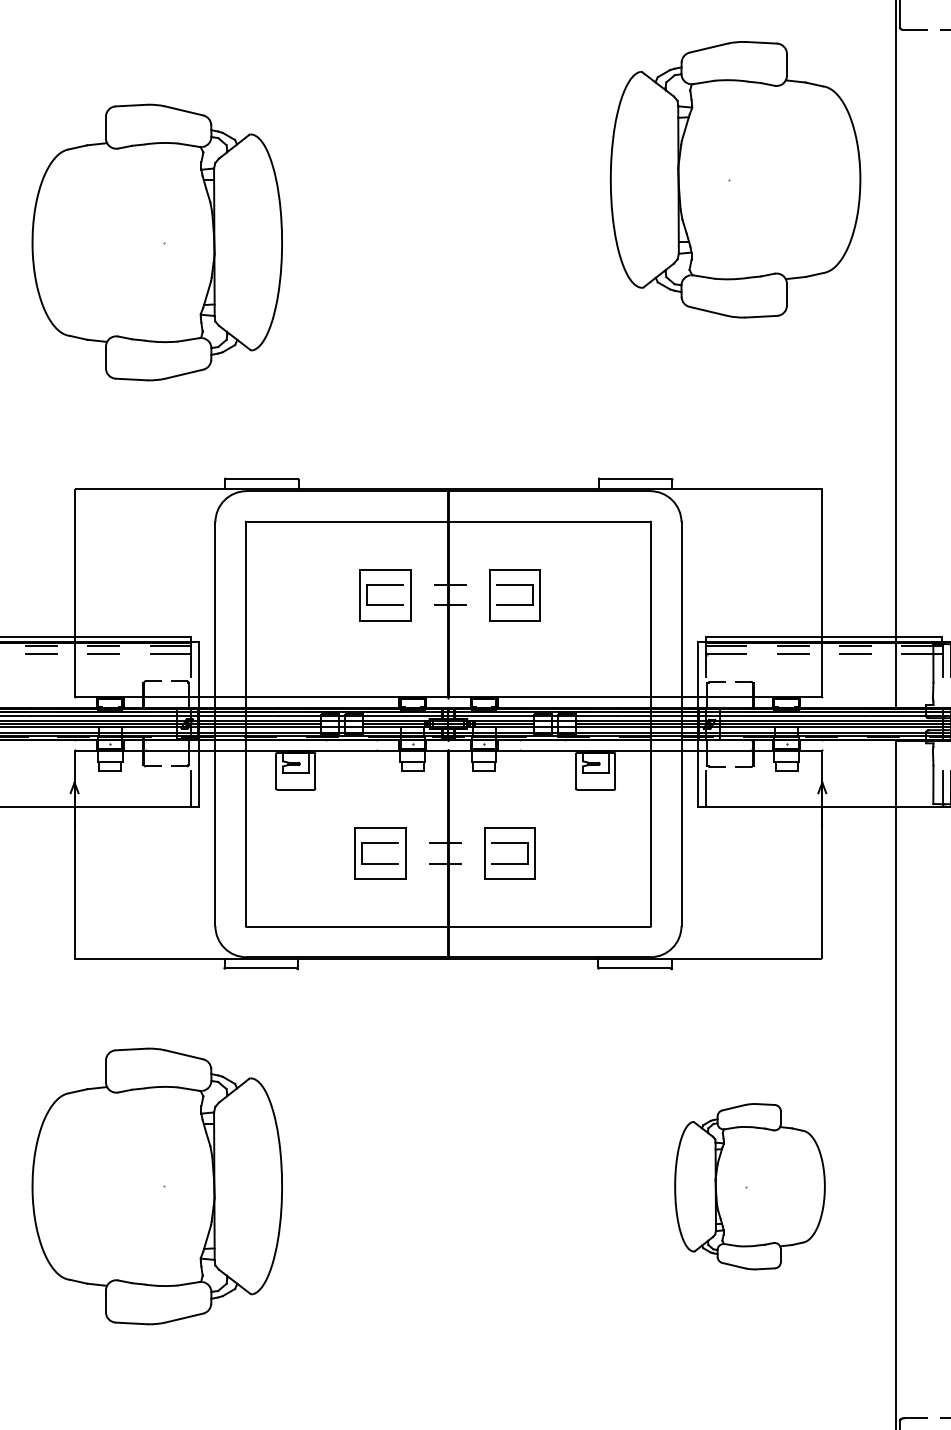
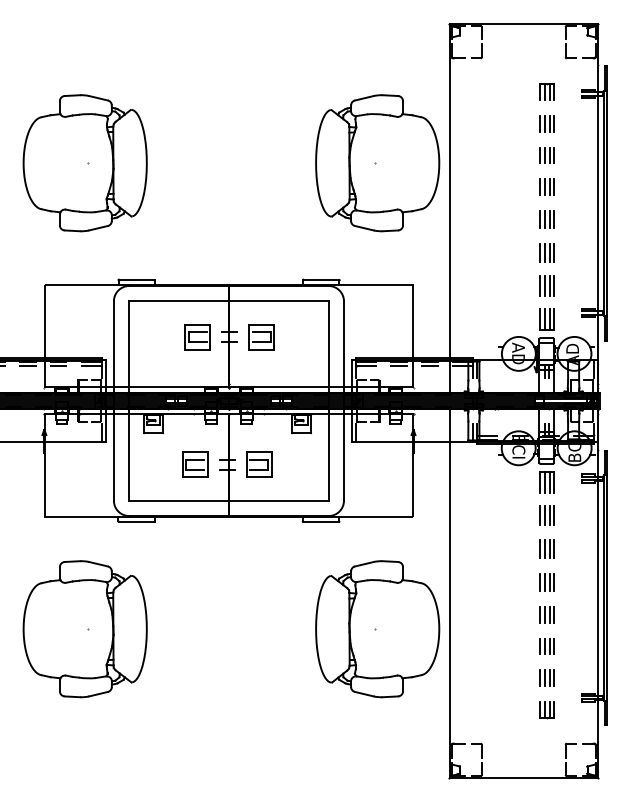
part: (735, 180) -> (377, 163), moved
part: (749, 1187) -> (377, 629), size x1.67

